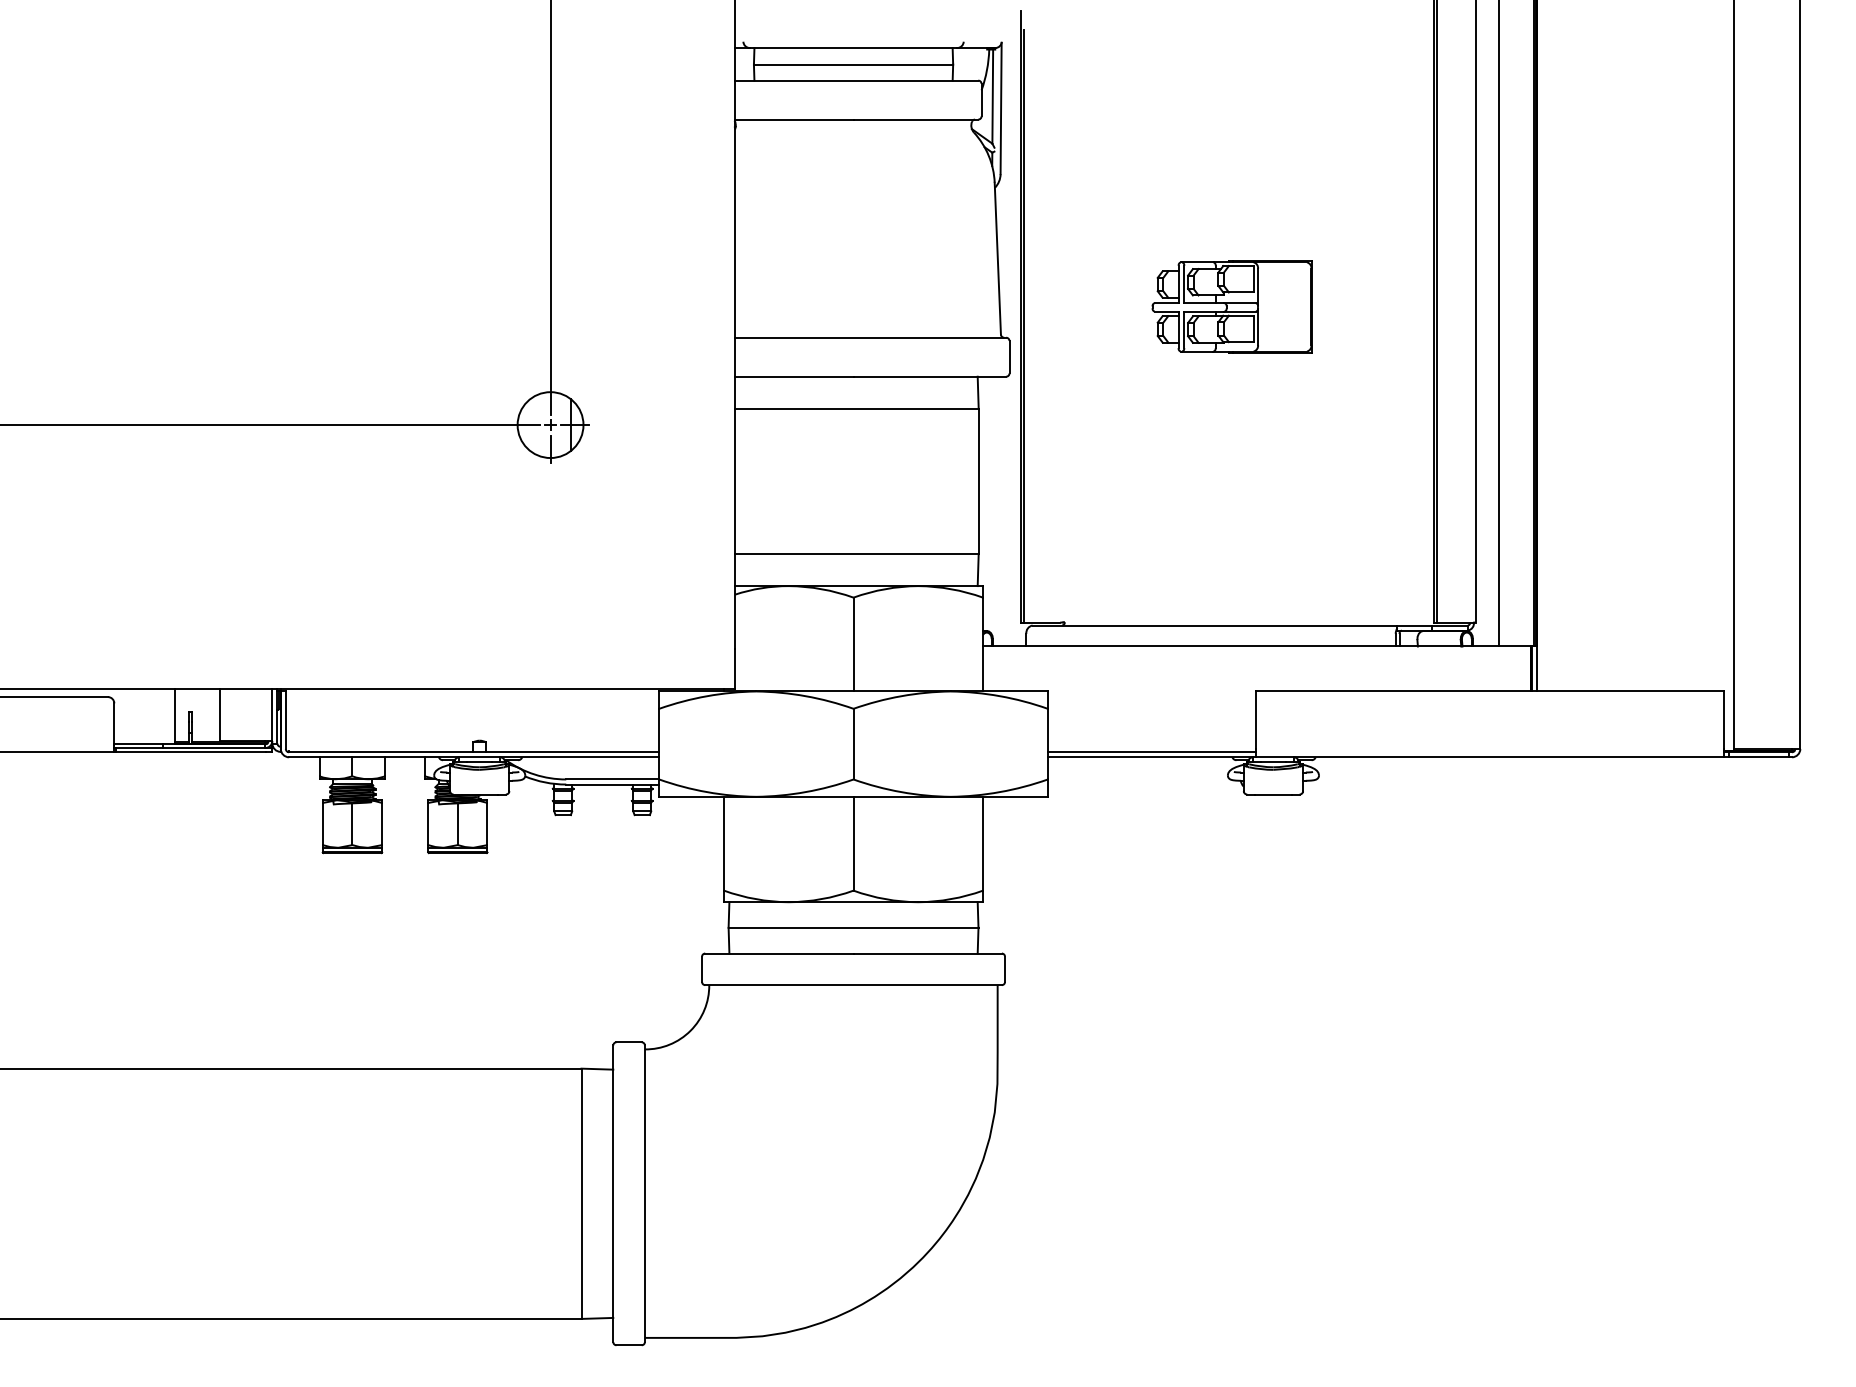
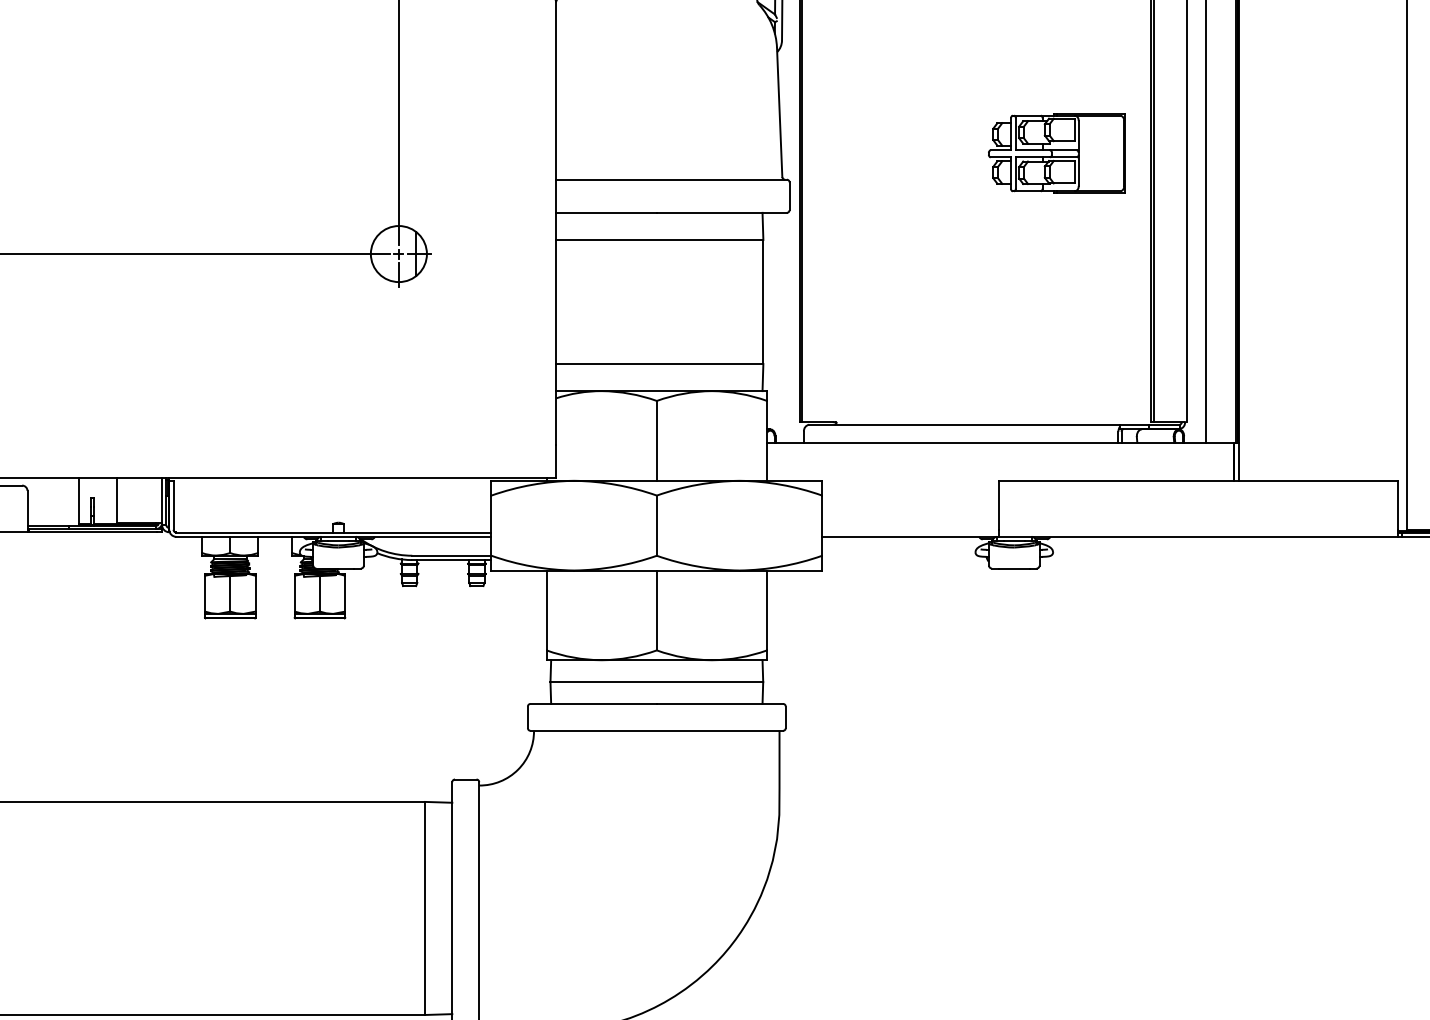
part: (1231, 306) -> (1056, 153), moved
line: (1151, 752) -> (910, 532), removed

